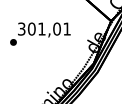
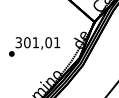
text: (40, 33) -> (34, 46), moved

